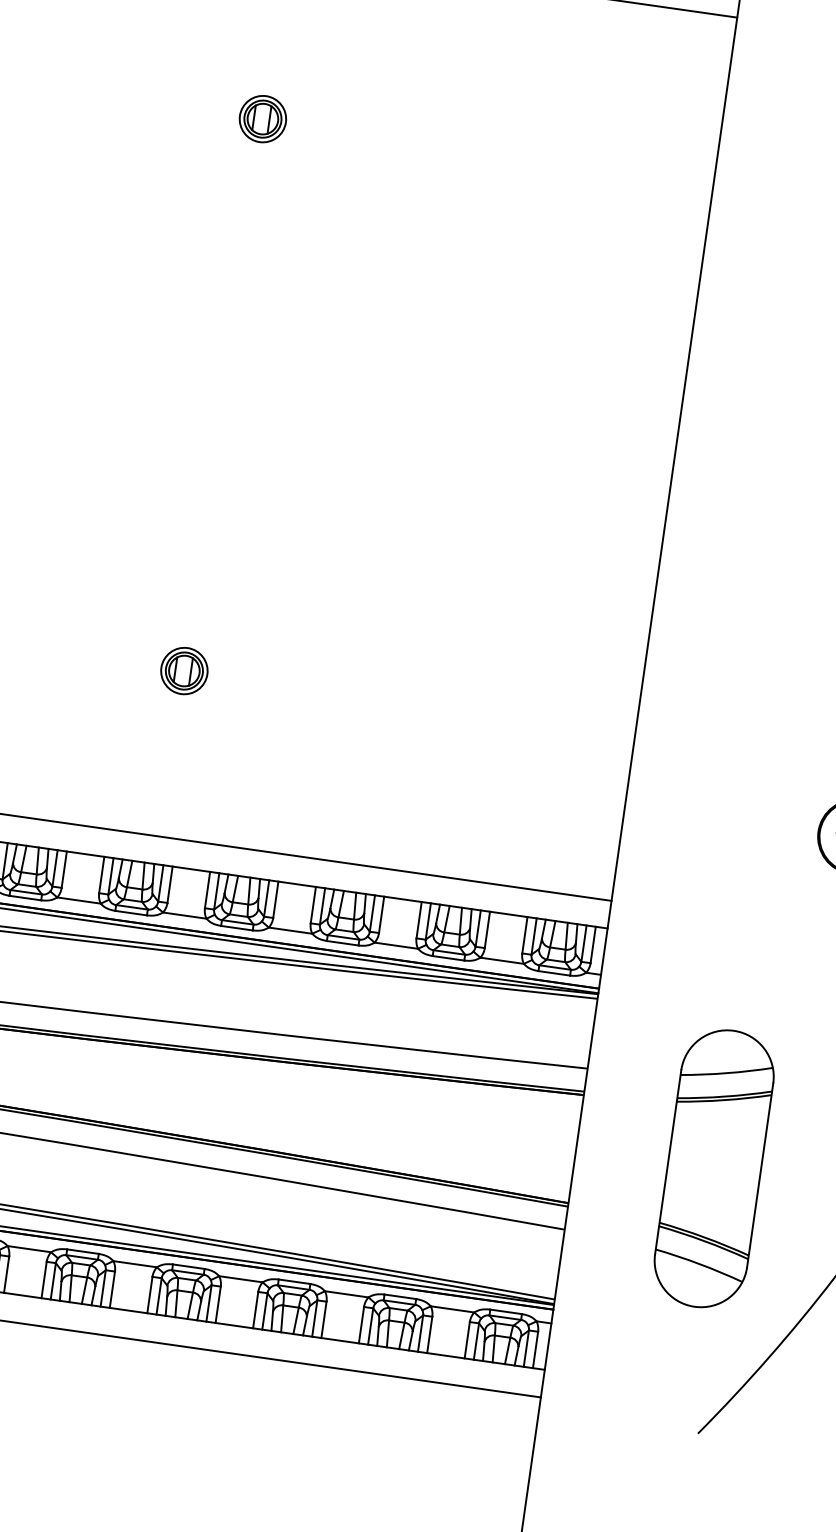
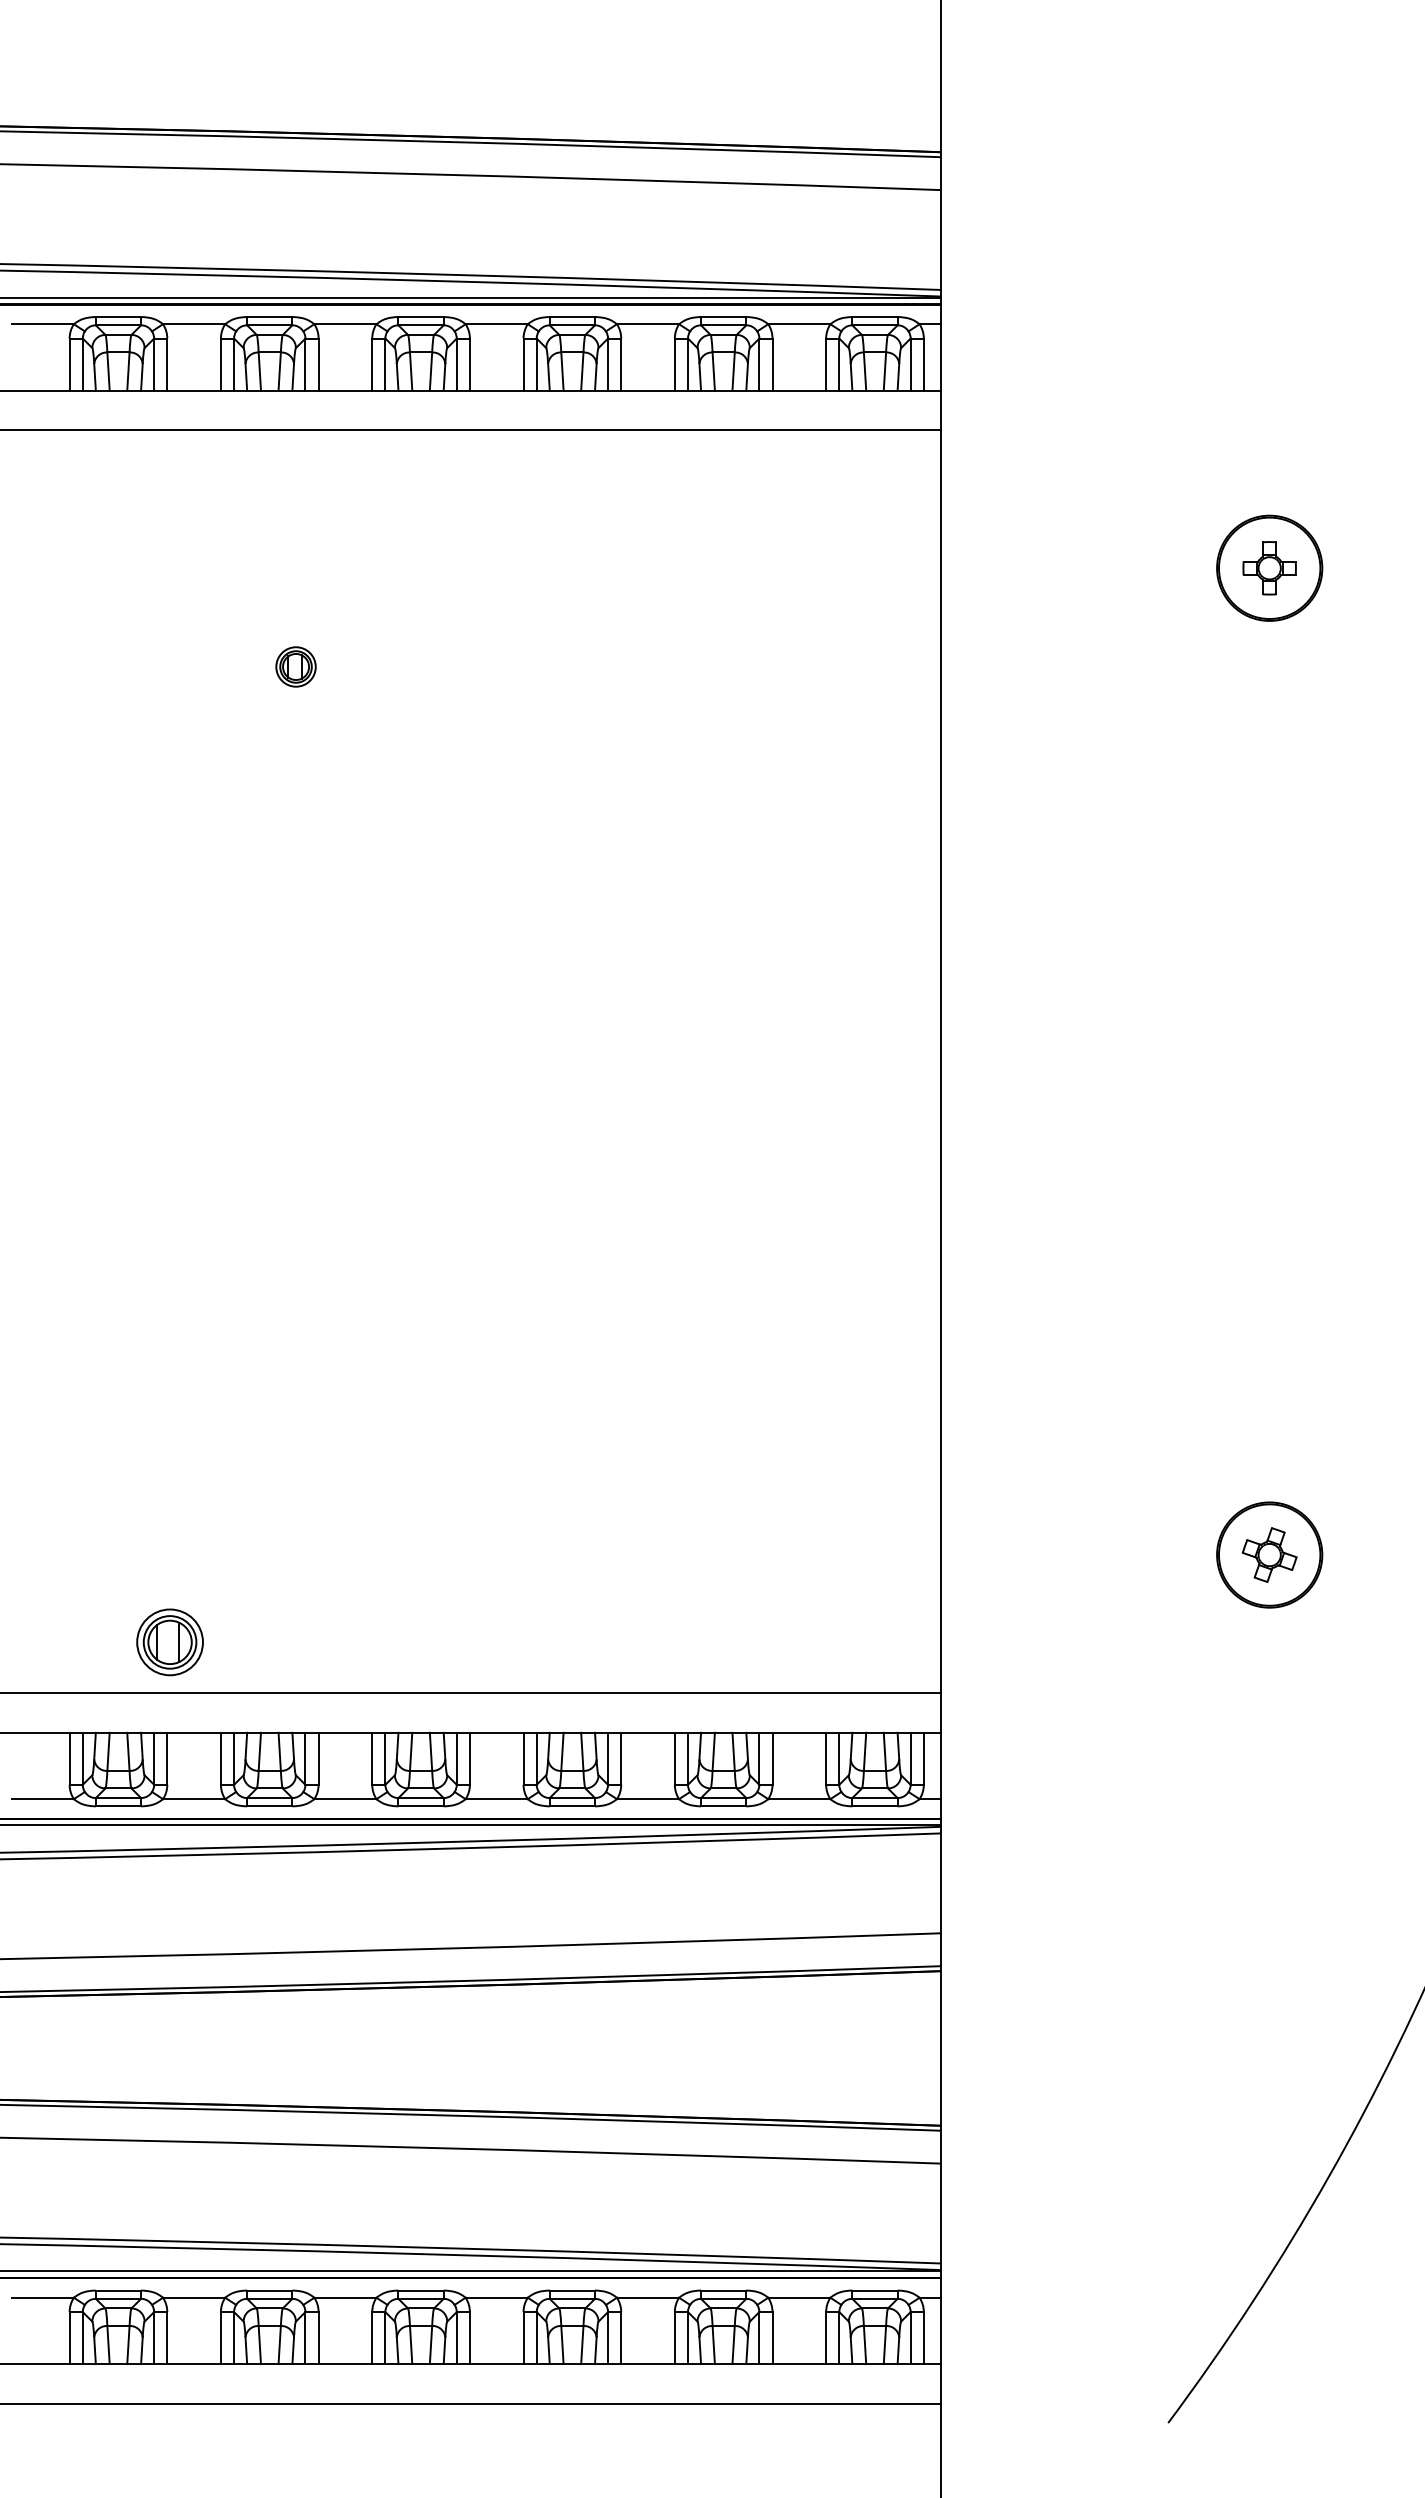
part: (262, 118) -> (295, 666), size x0.6
part: (183, 671) -> (169, 1642), moved
part: (713, 1168) -> (1137, 2048), removed

